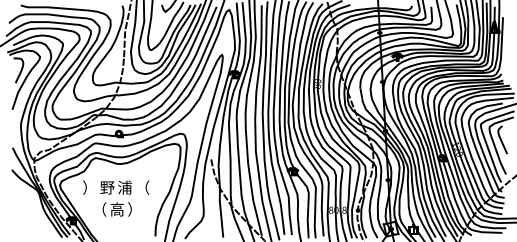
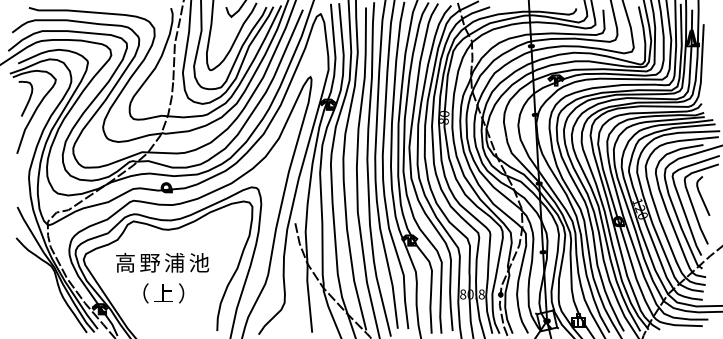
text: (89, 187) -> (125, 262), ） -> 高
text: (142, 187) -> (199, 262), （ -> 池
text: (117, 209) -> (163, 293), 高 -> 上

